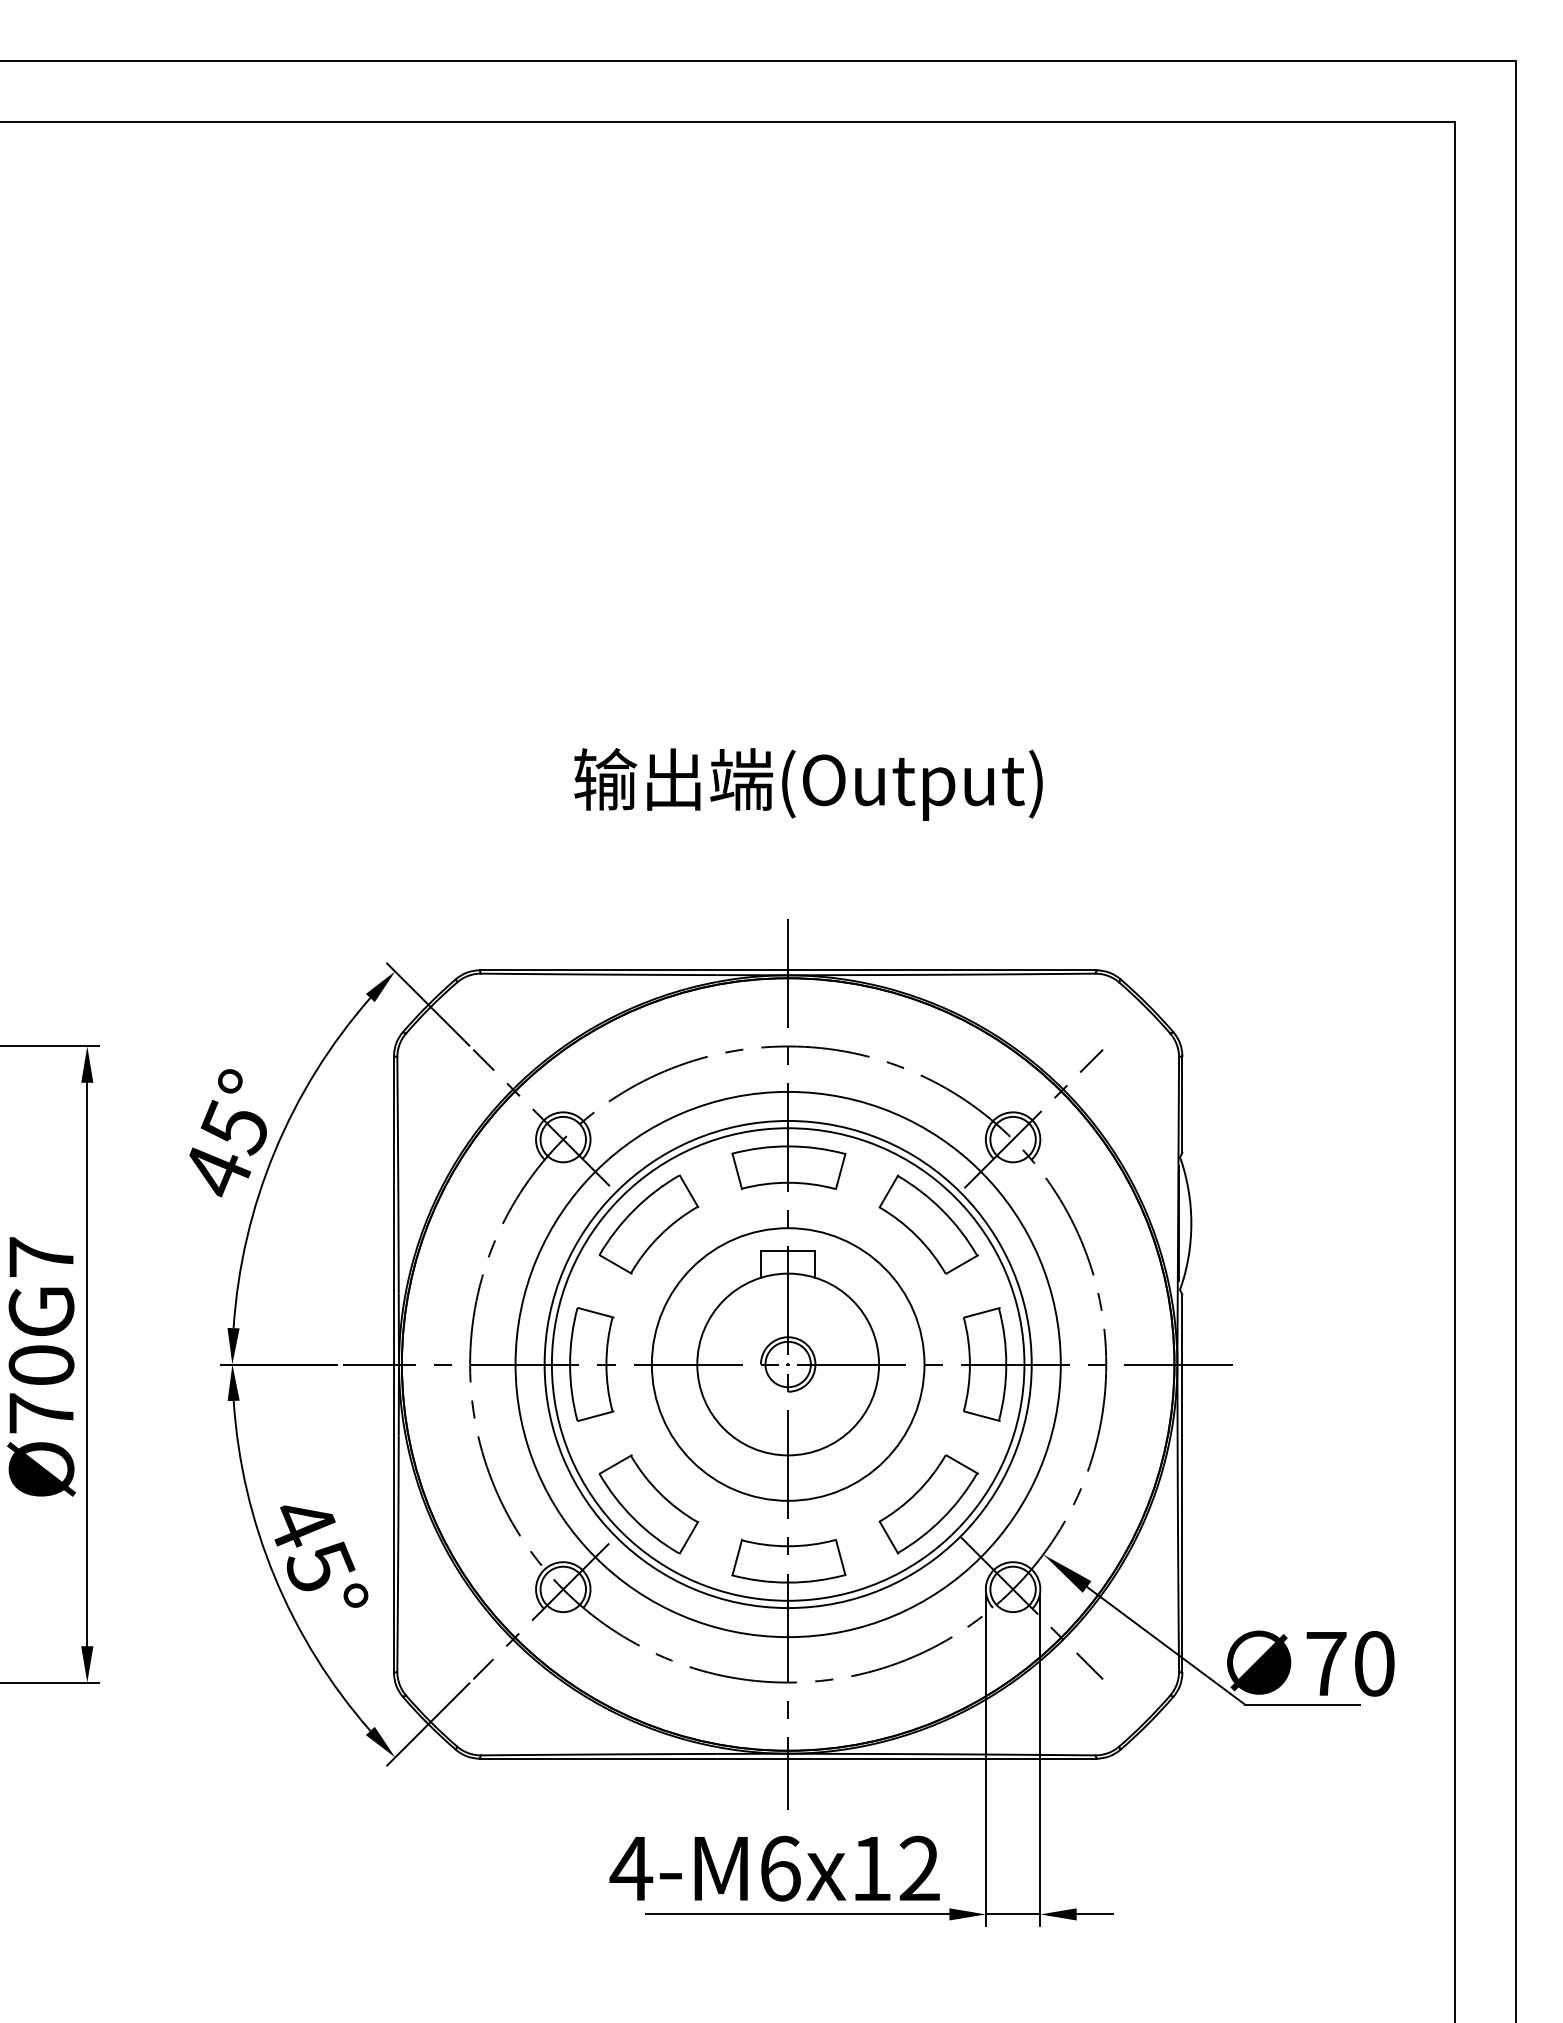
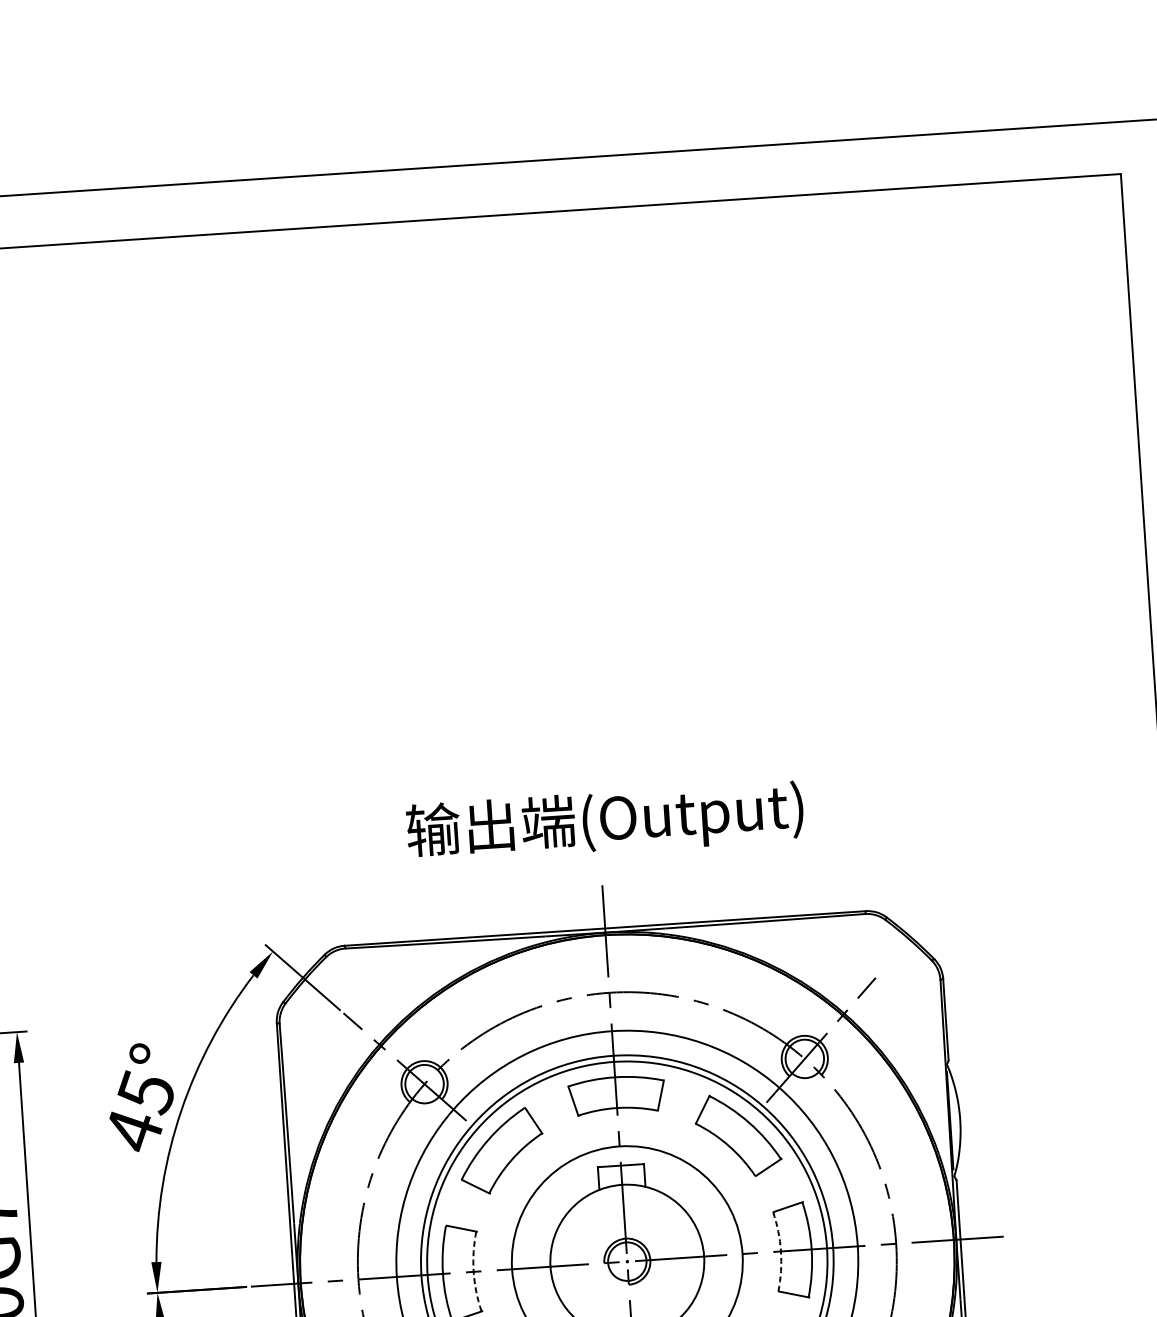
text: (808, 784) -> (605, 822), moved
arc: (606, 1364) -> (473, 1271), solid -> dashed
arc: (969, 1364) -> (780, 1251), solid -> dashed

